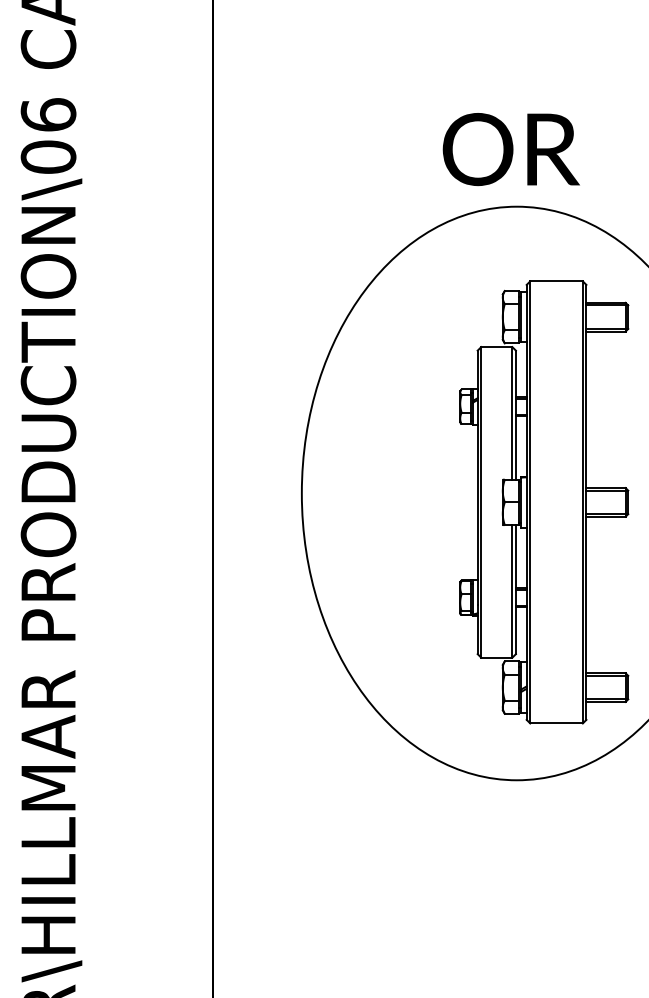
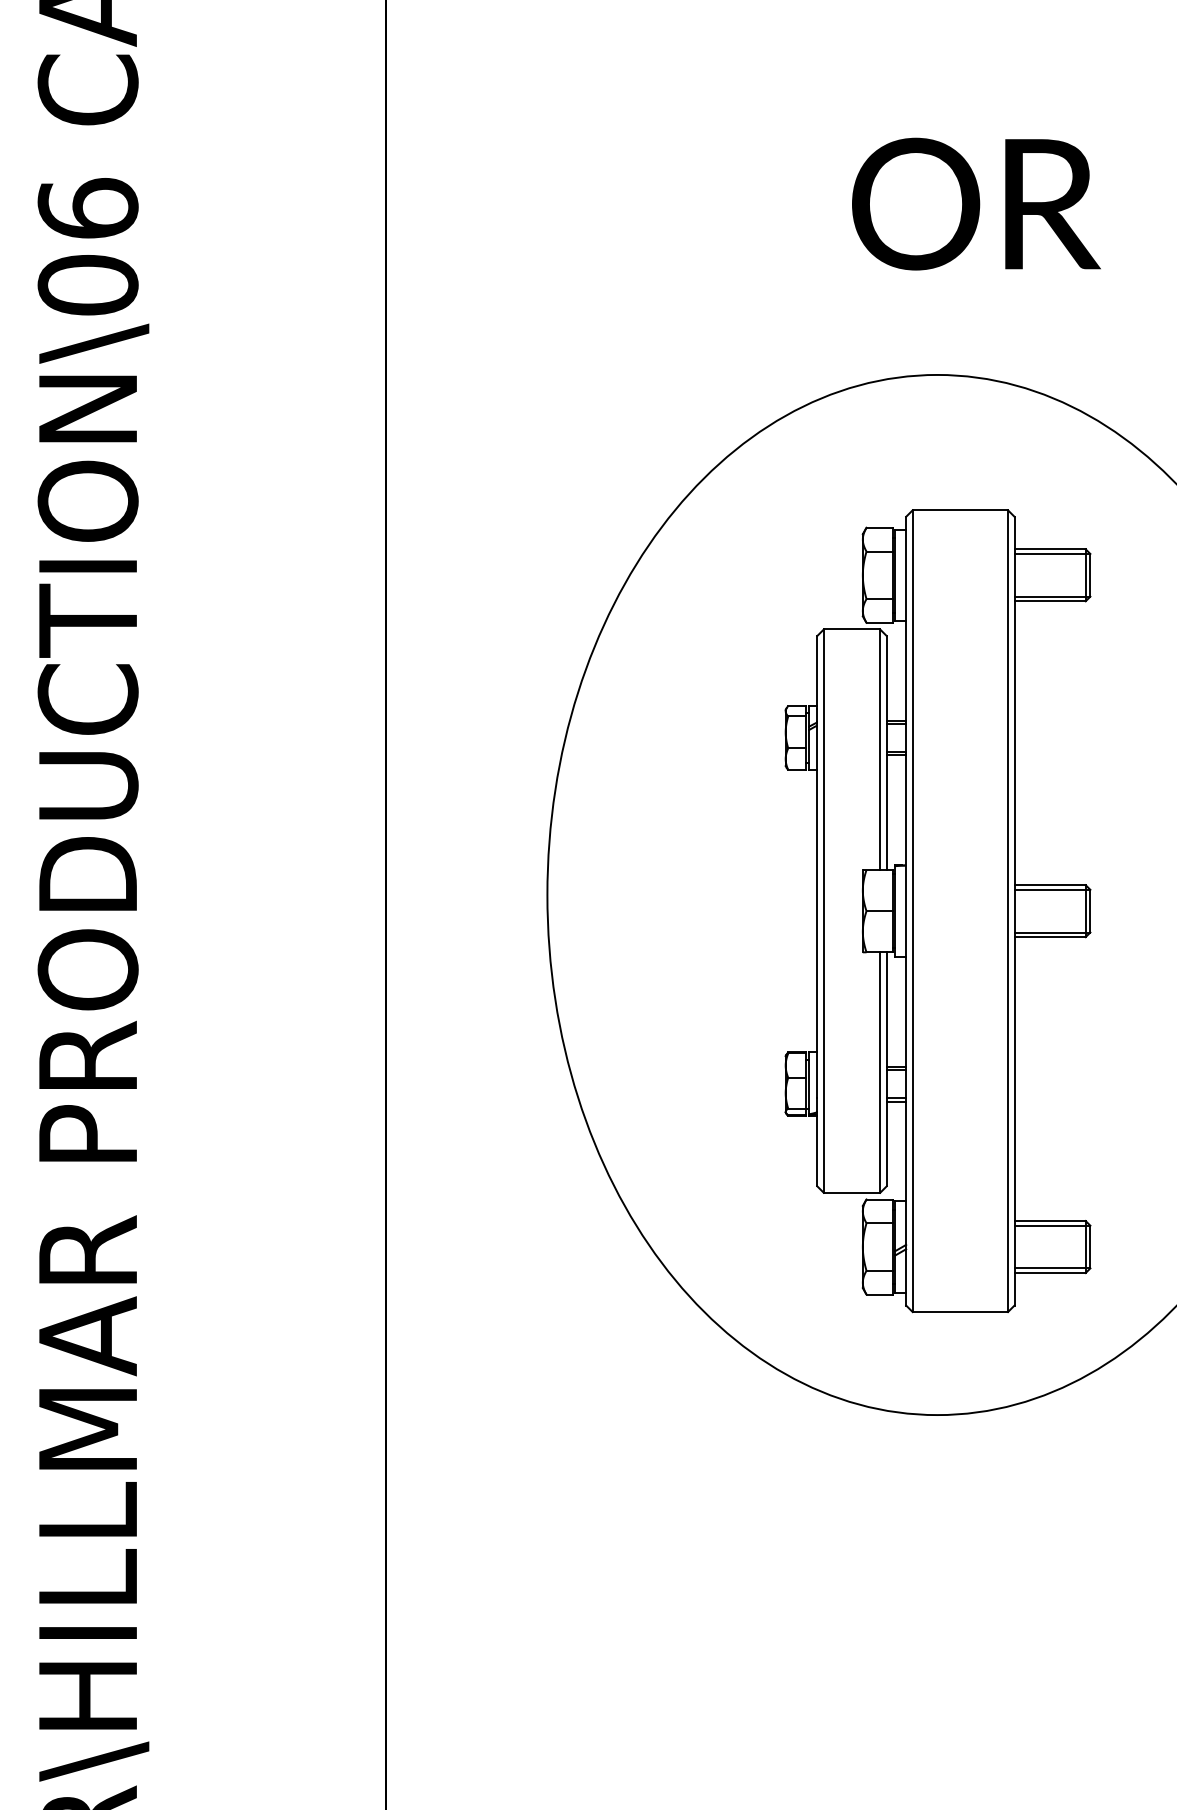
text: (510, 149) -> (974, 204), moved
part: (544, 502) -> (938, 911), moved

